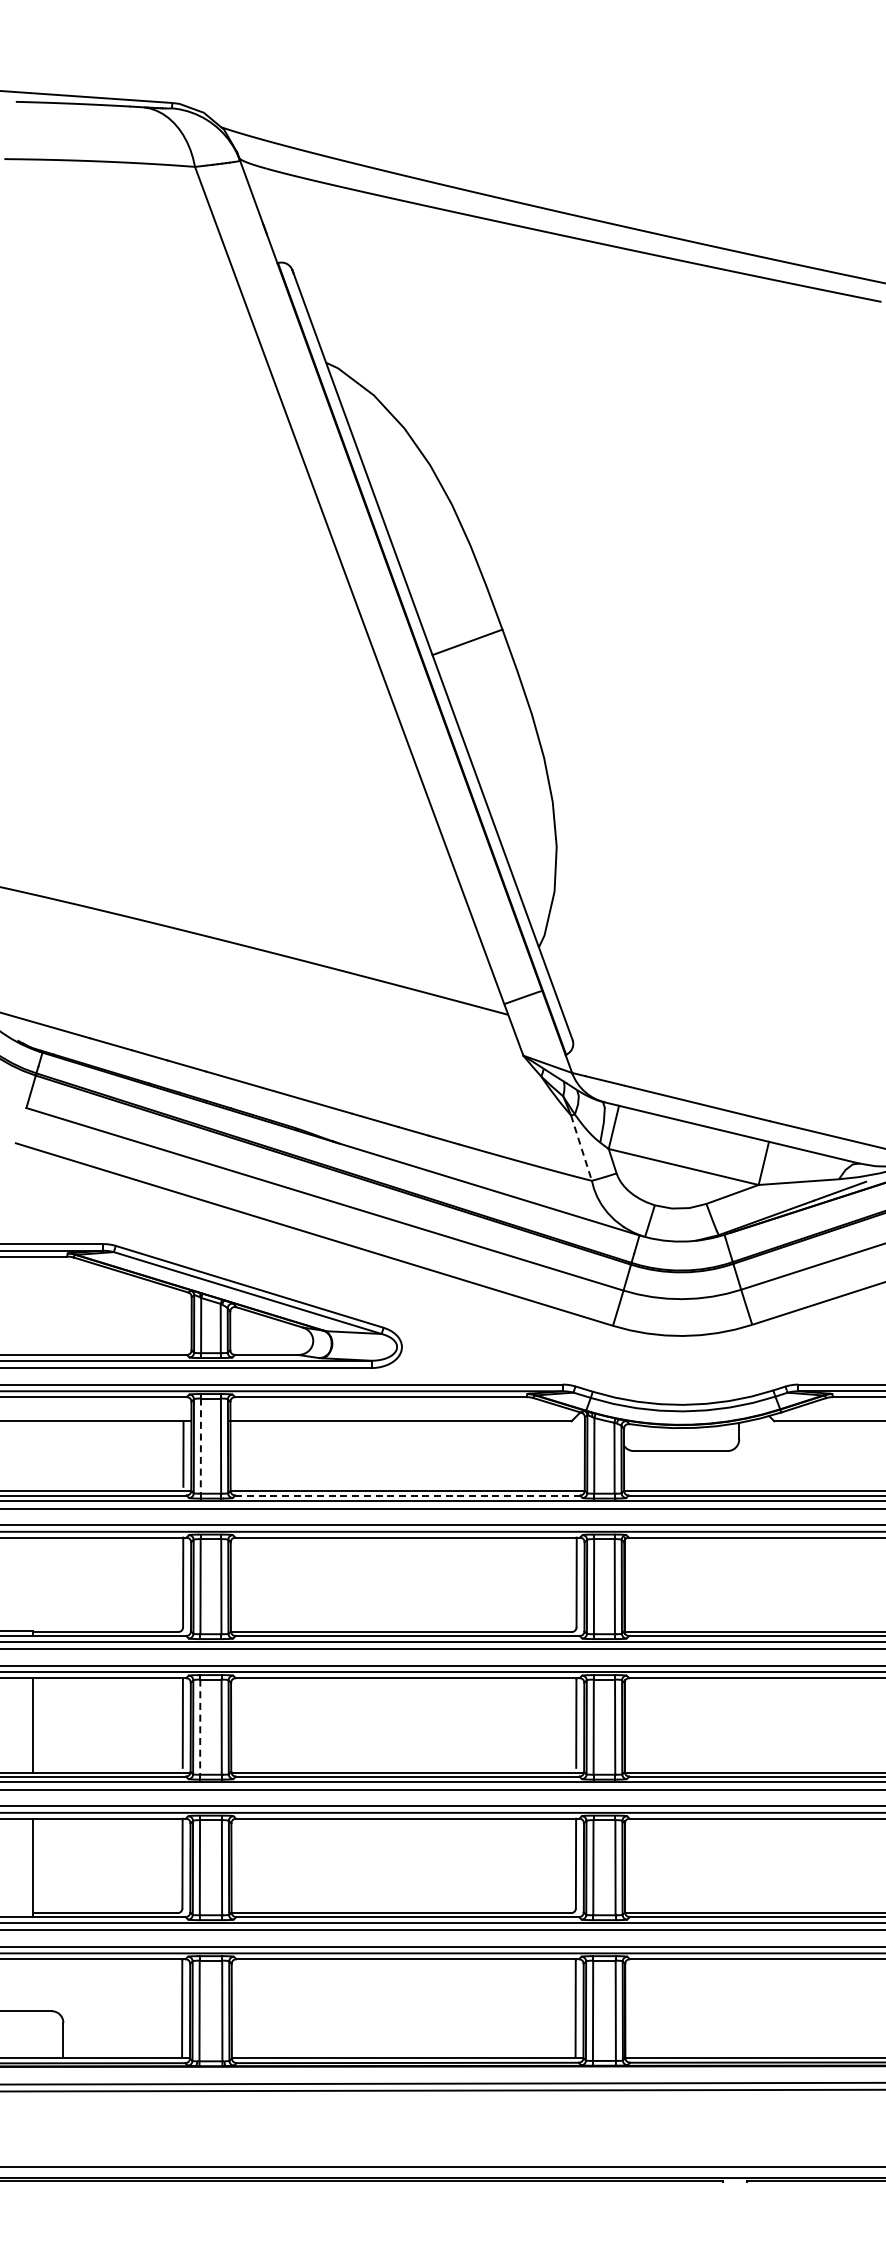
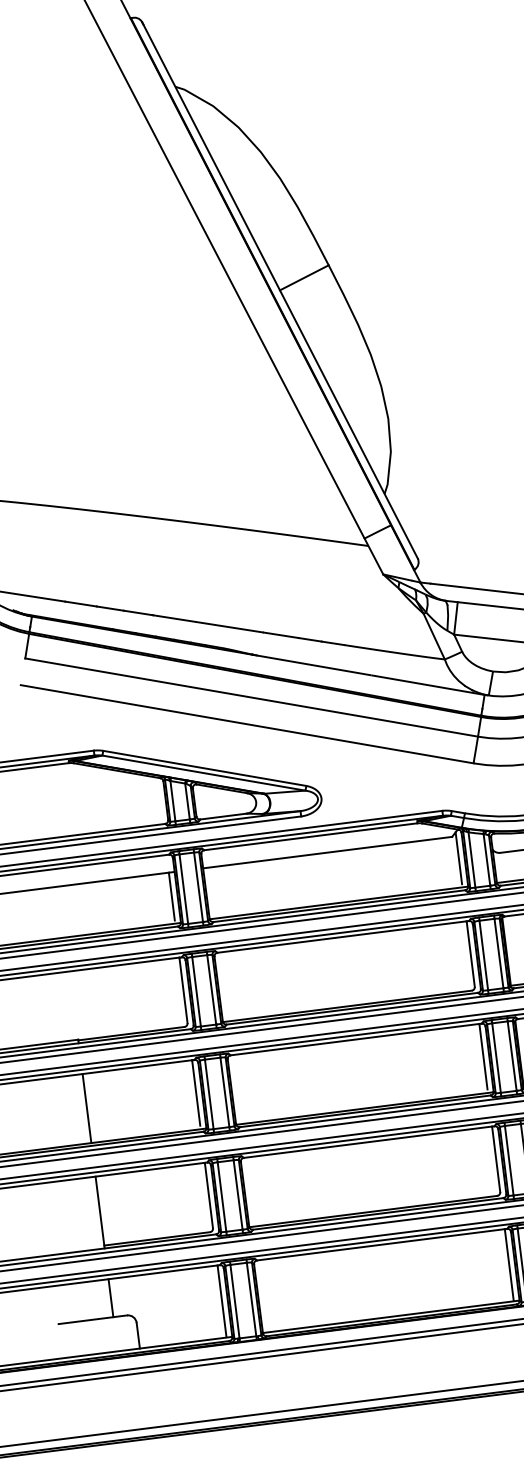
line: (581, 1148) -> (434, 636), dashed -> solid
line: (200, 1446) -> (183, 889), dashed -> solid
line: (576, 1450) -> (458, 857), added
line: (408, 1495) -> (339, 906), dashed -> solid
line: (200, 1727) -> (209, 1094), dashed -> solid
line: (32, 1985) -> (110, 1298), added

